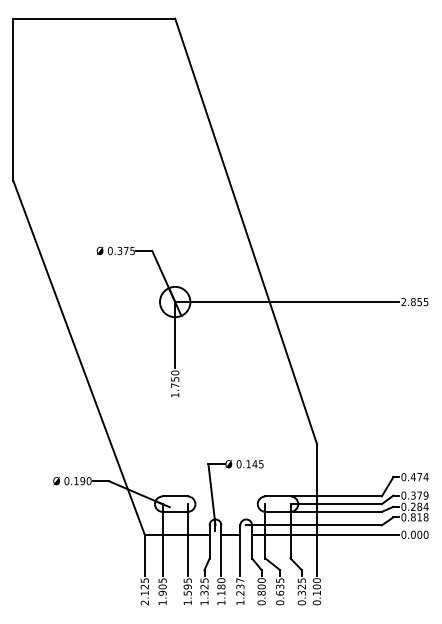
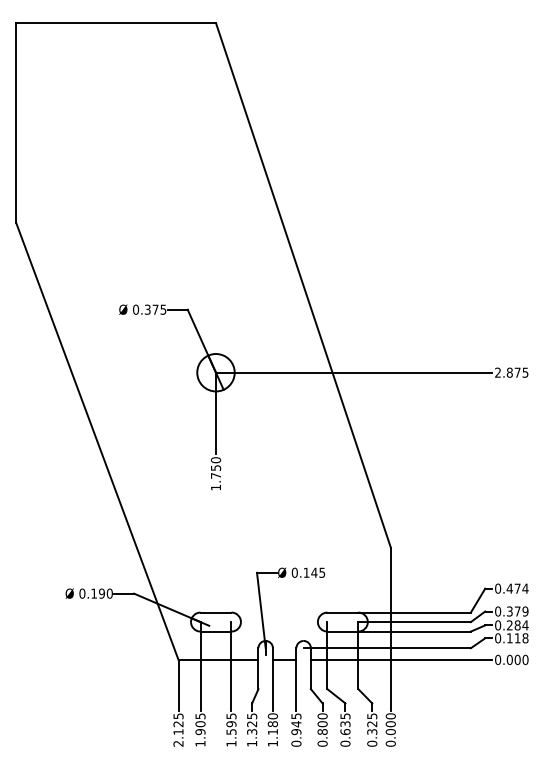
text: (419, 301) -> (517, 372), 2.855 -> 2.875
text: (413, 517) -> (509, 638), 0.818 -> 0.118
text: (240, 591) -> (296, 729), 1.237 -> 0.945
text: (316, 593) -> (390, 732), 0.100 -> 0.000

